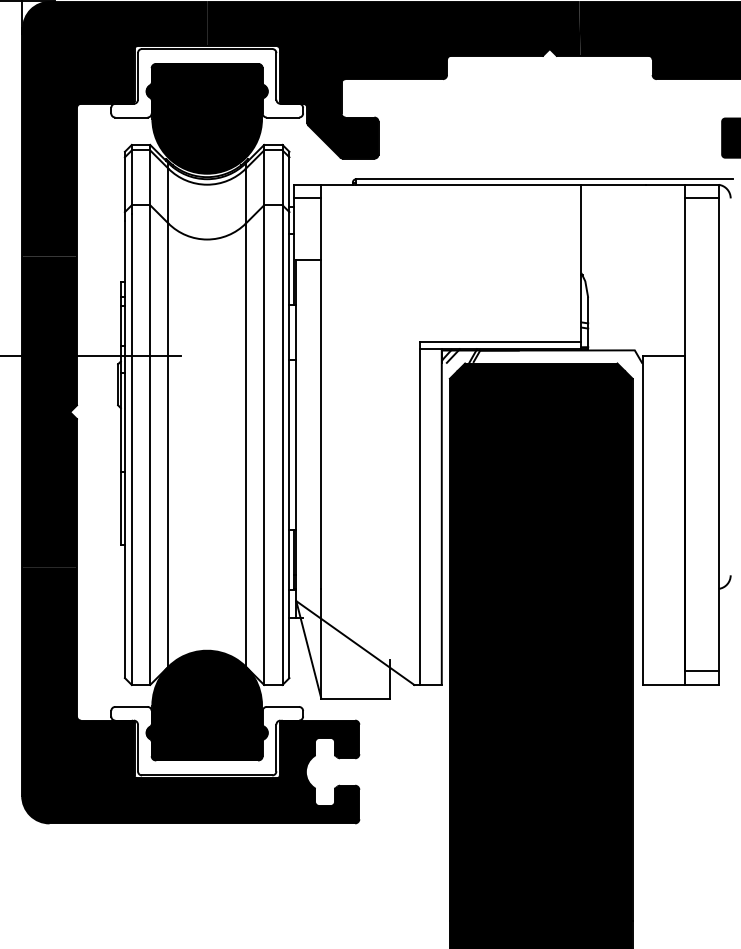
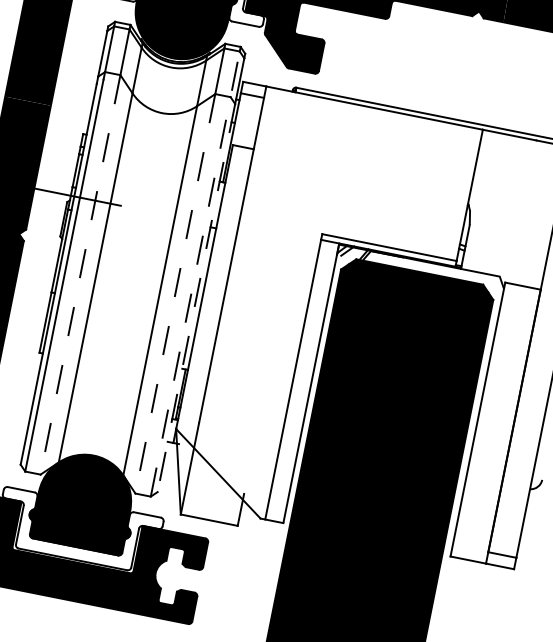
line: (282, 417) -> (195, 273), solid -> dashed
line: (150, 445) -> (80, 275), solid -> dashed
line: (264, 445) -> (175, 294), solid -> dashed
line: (289, 445) -> (196, 298), solid -> dashed

